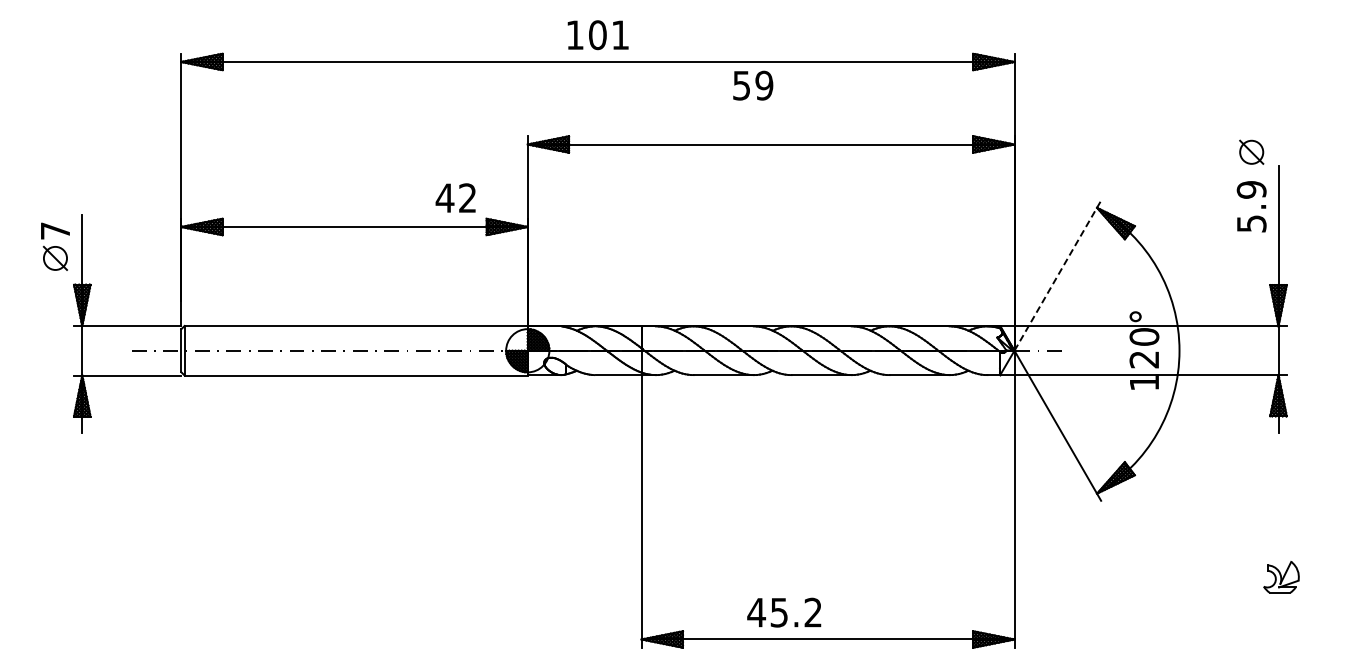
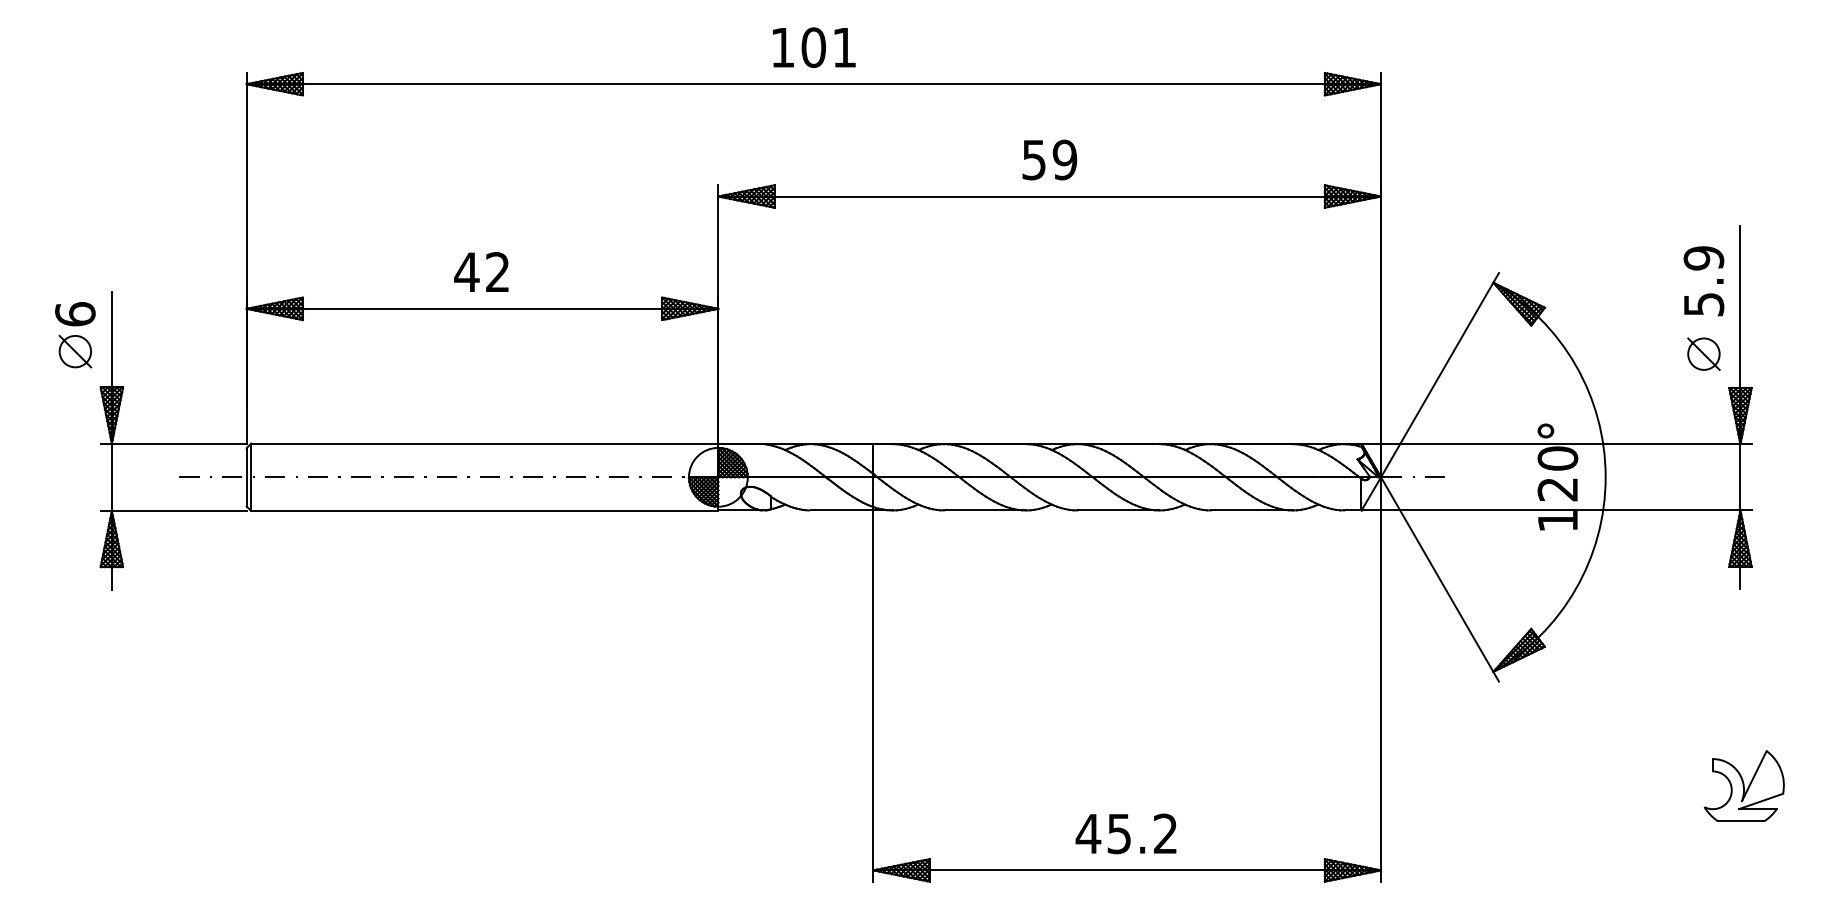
text: (753, 85) -> (1050, 159), moved
part: (1251, 151) -> (1703, 353), moved
text: (455, 197) -> (481, 271), moved
text: (55, 230) -> (75, 313), 7 -> 6
line: (1057, 275) -> (1439, 374), dashed -> solid
part: (1281, 576) -> (1744, 784), size x1.67
text: (784, 612) -> (1126, 833), moved

